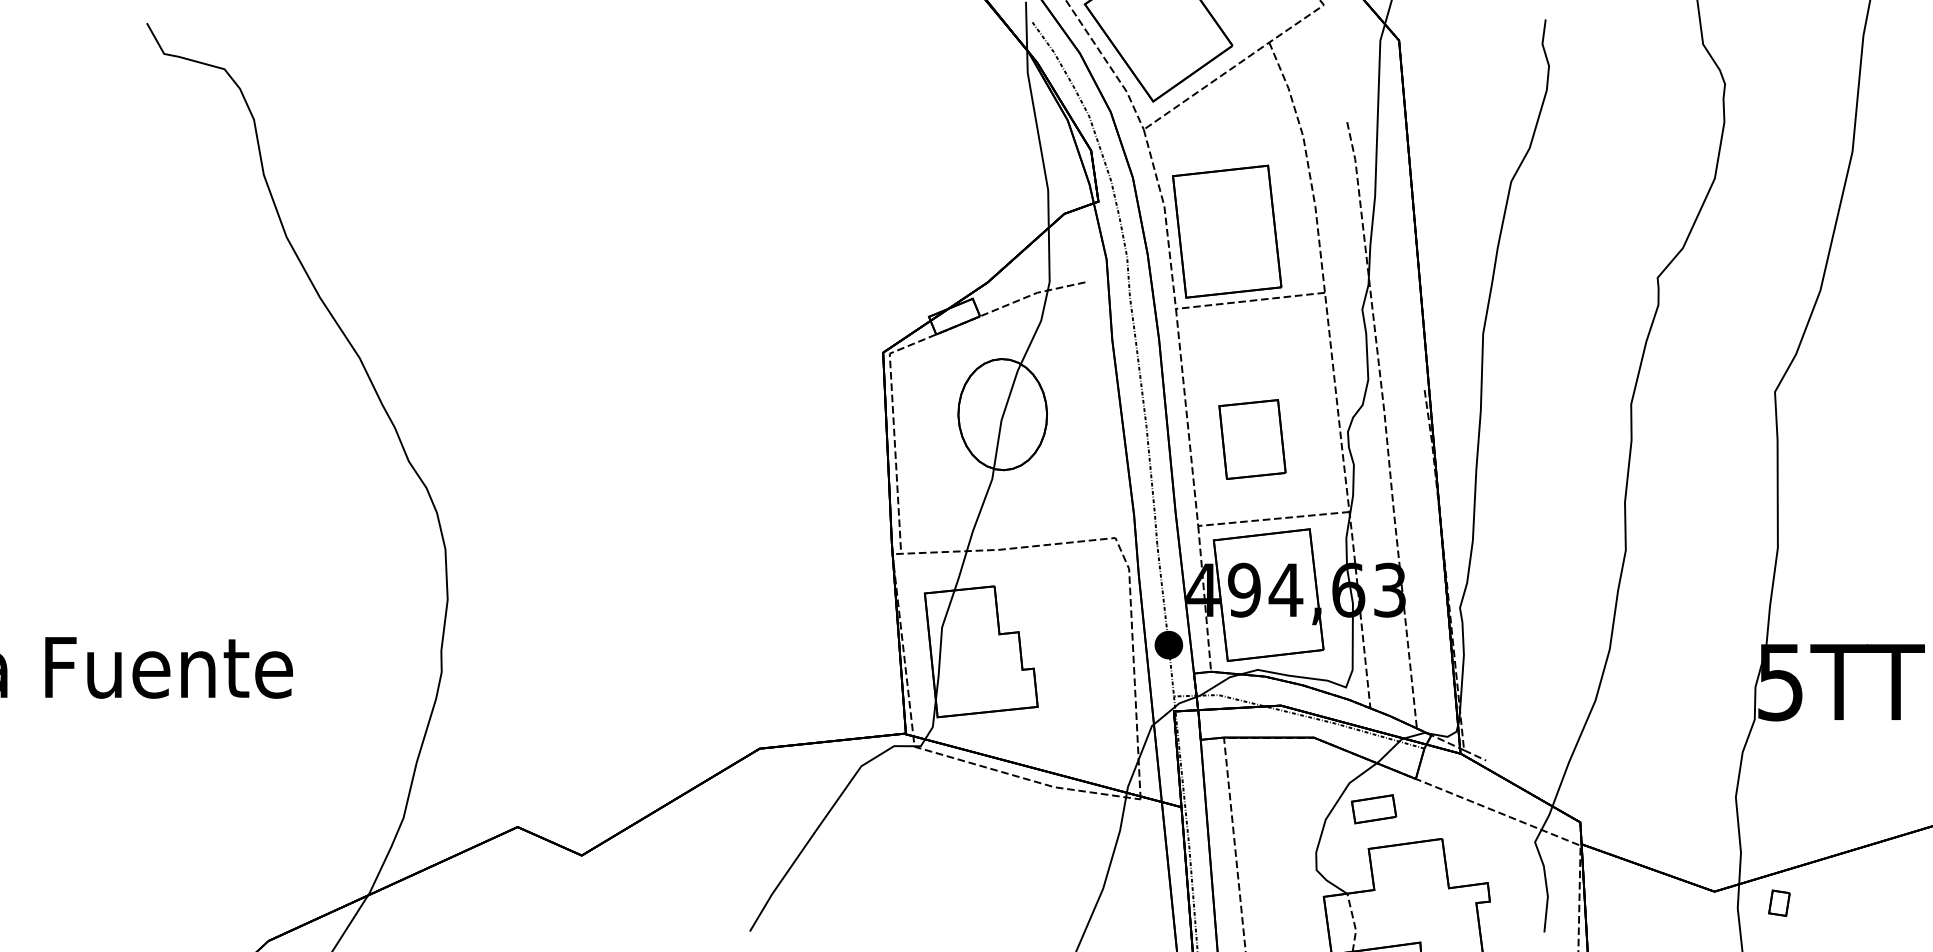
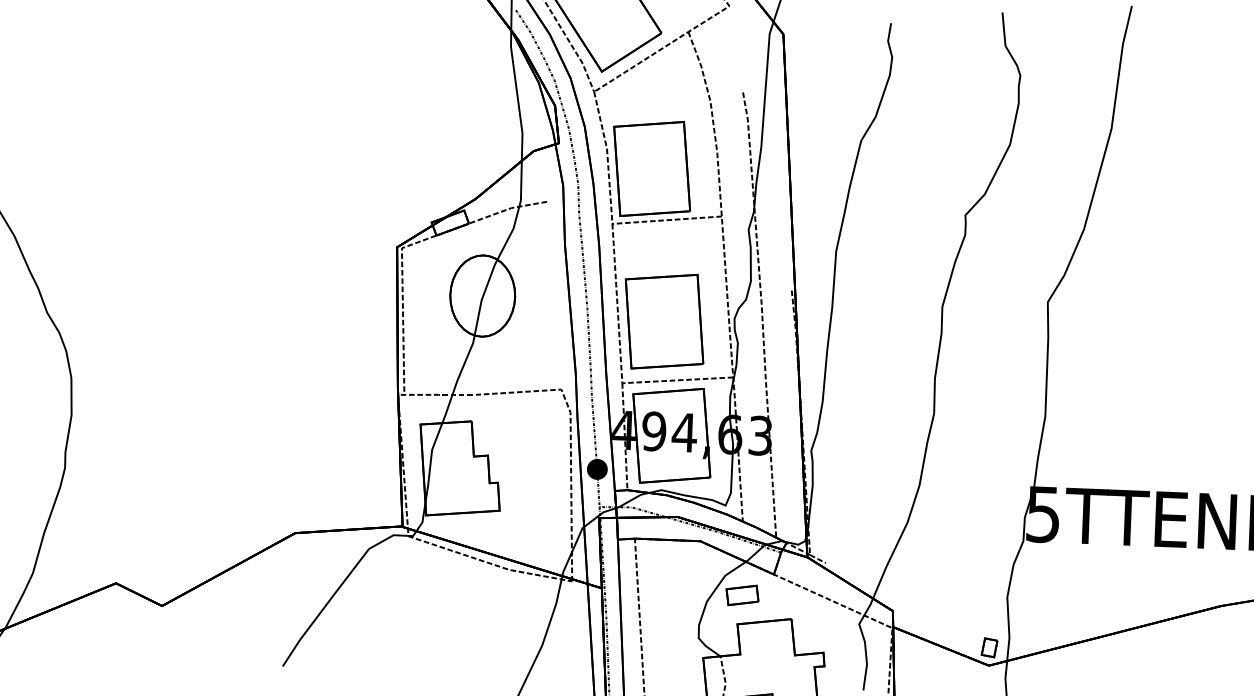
part: (1252, 439) -> (664, 321), size x1.67
part: (1779, 902) -> (989, 647), moved

